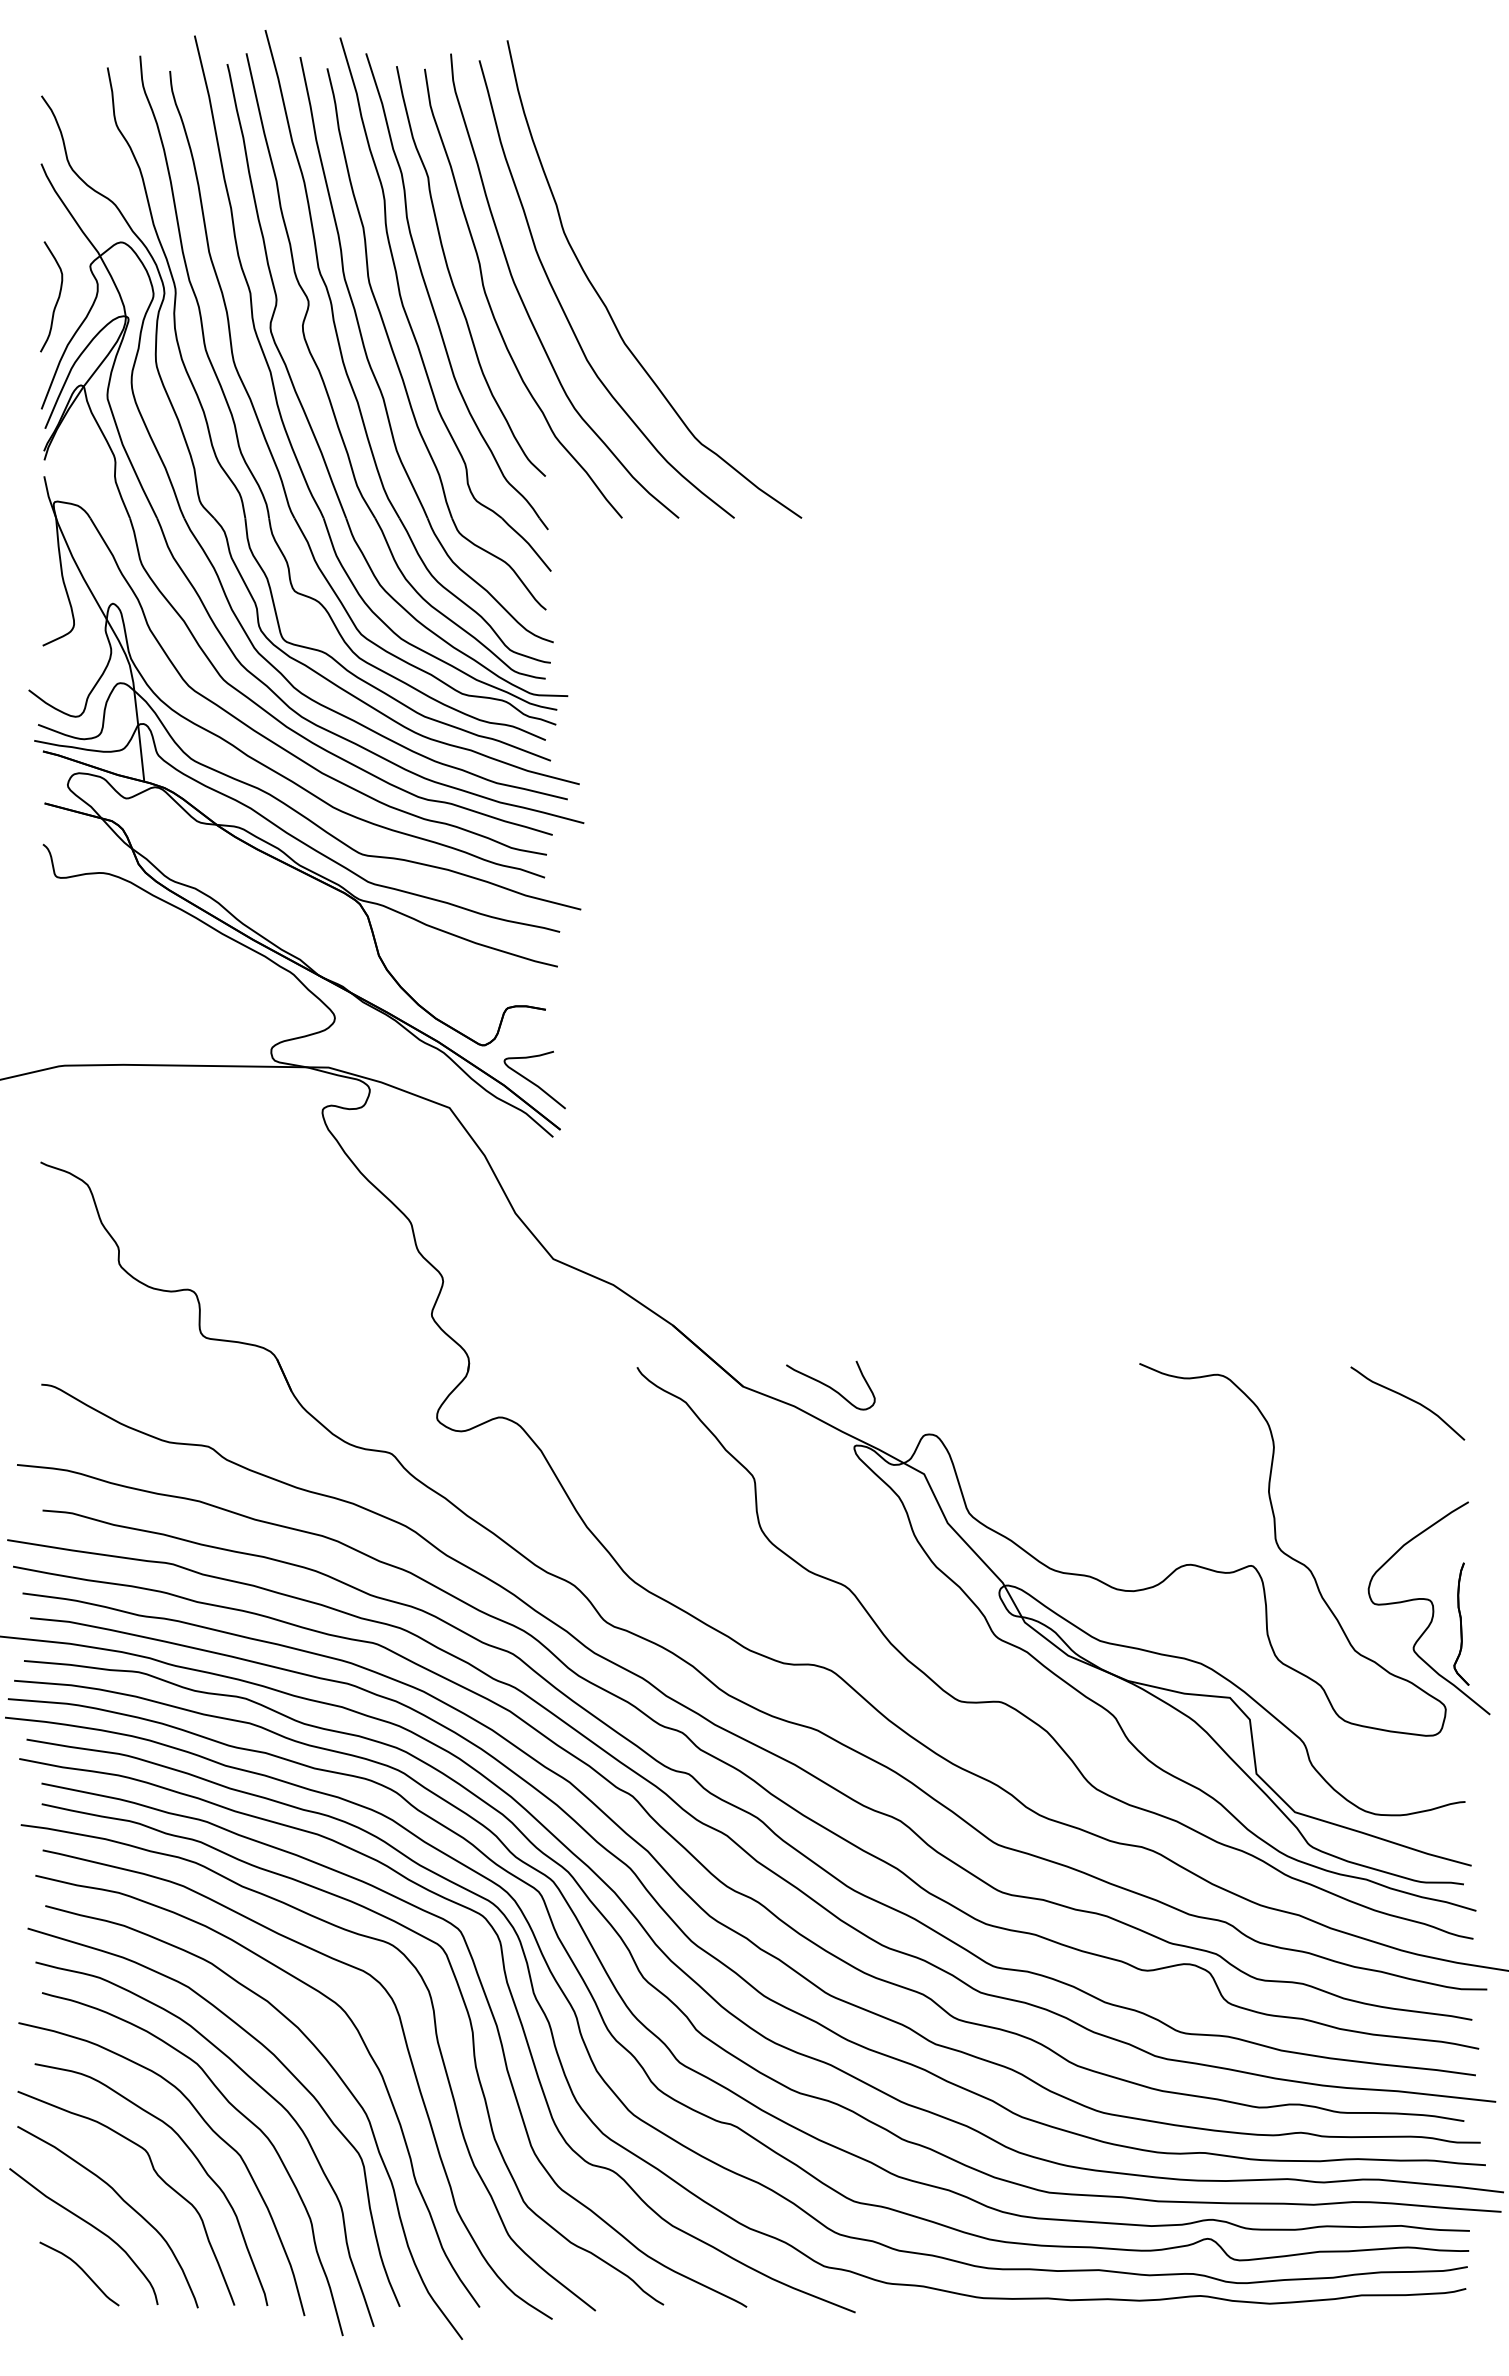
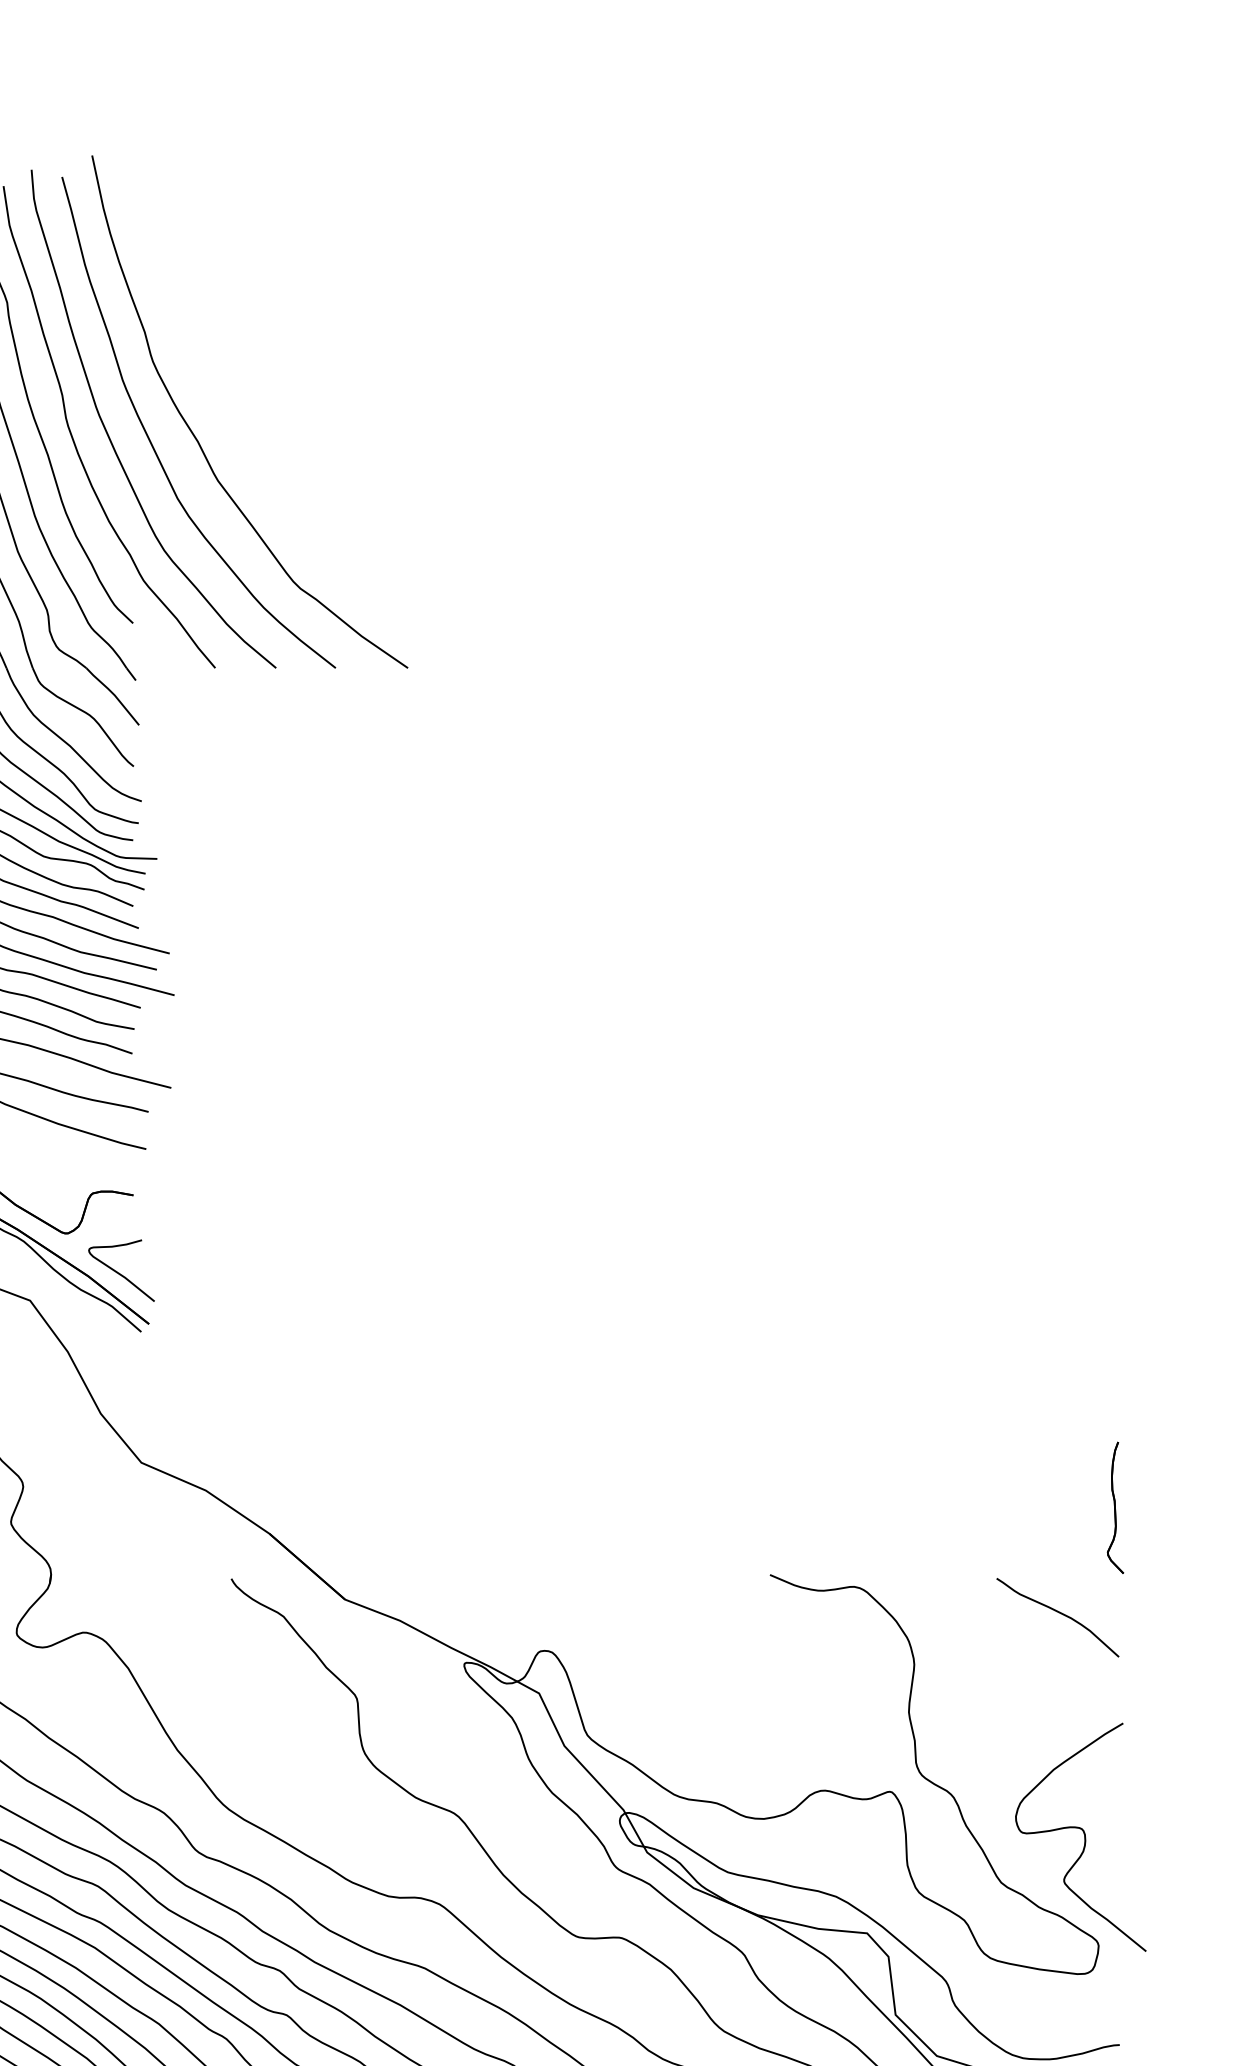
curve: (830, 1386) -> (438, 1599), removed
part: (1461, 1623) -> (1115, 1507), moved

